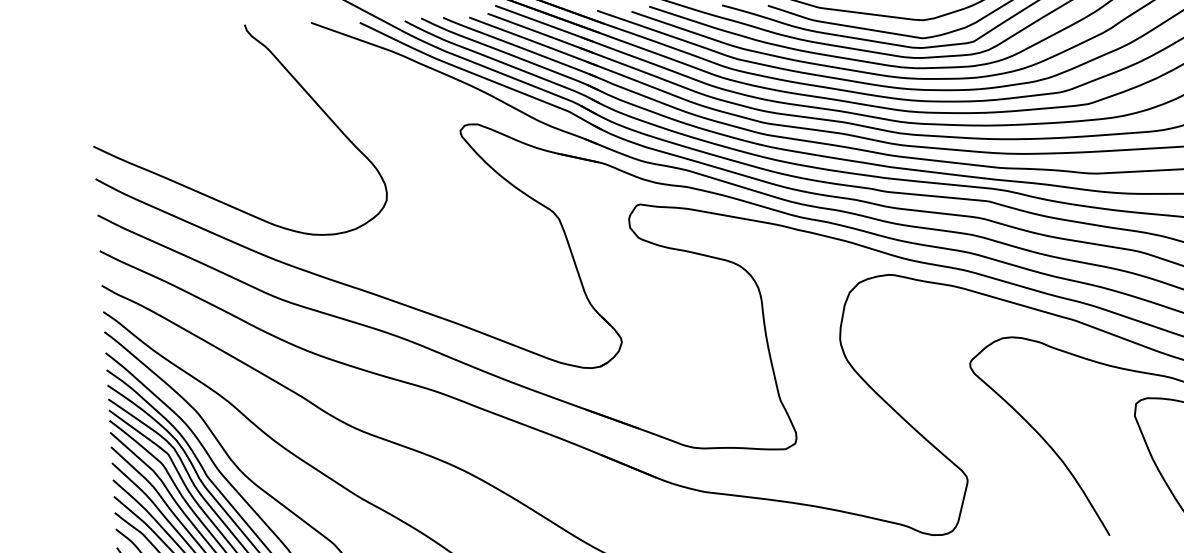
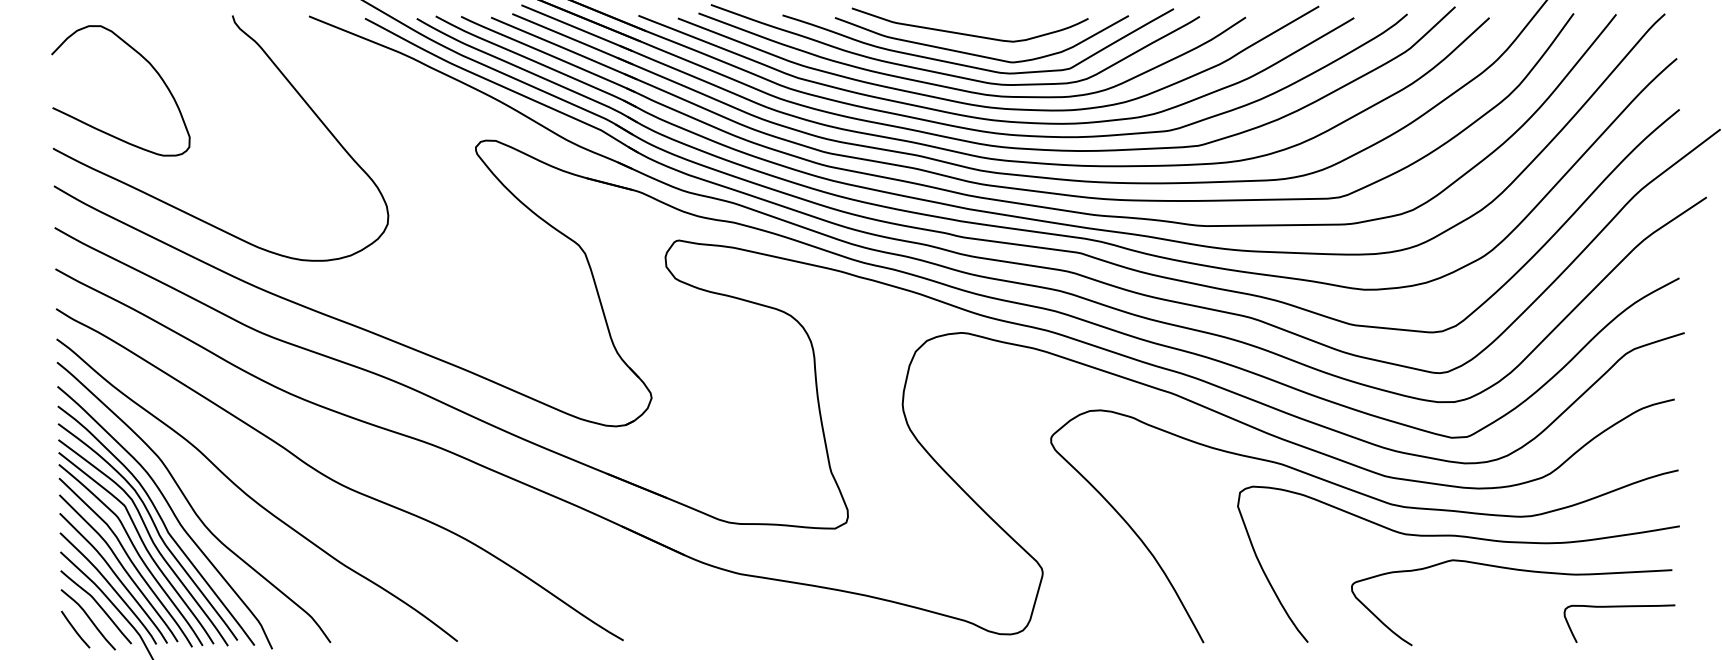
curve: (177, 73) -> (152, 68), added

